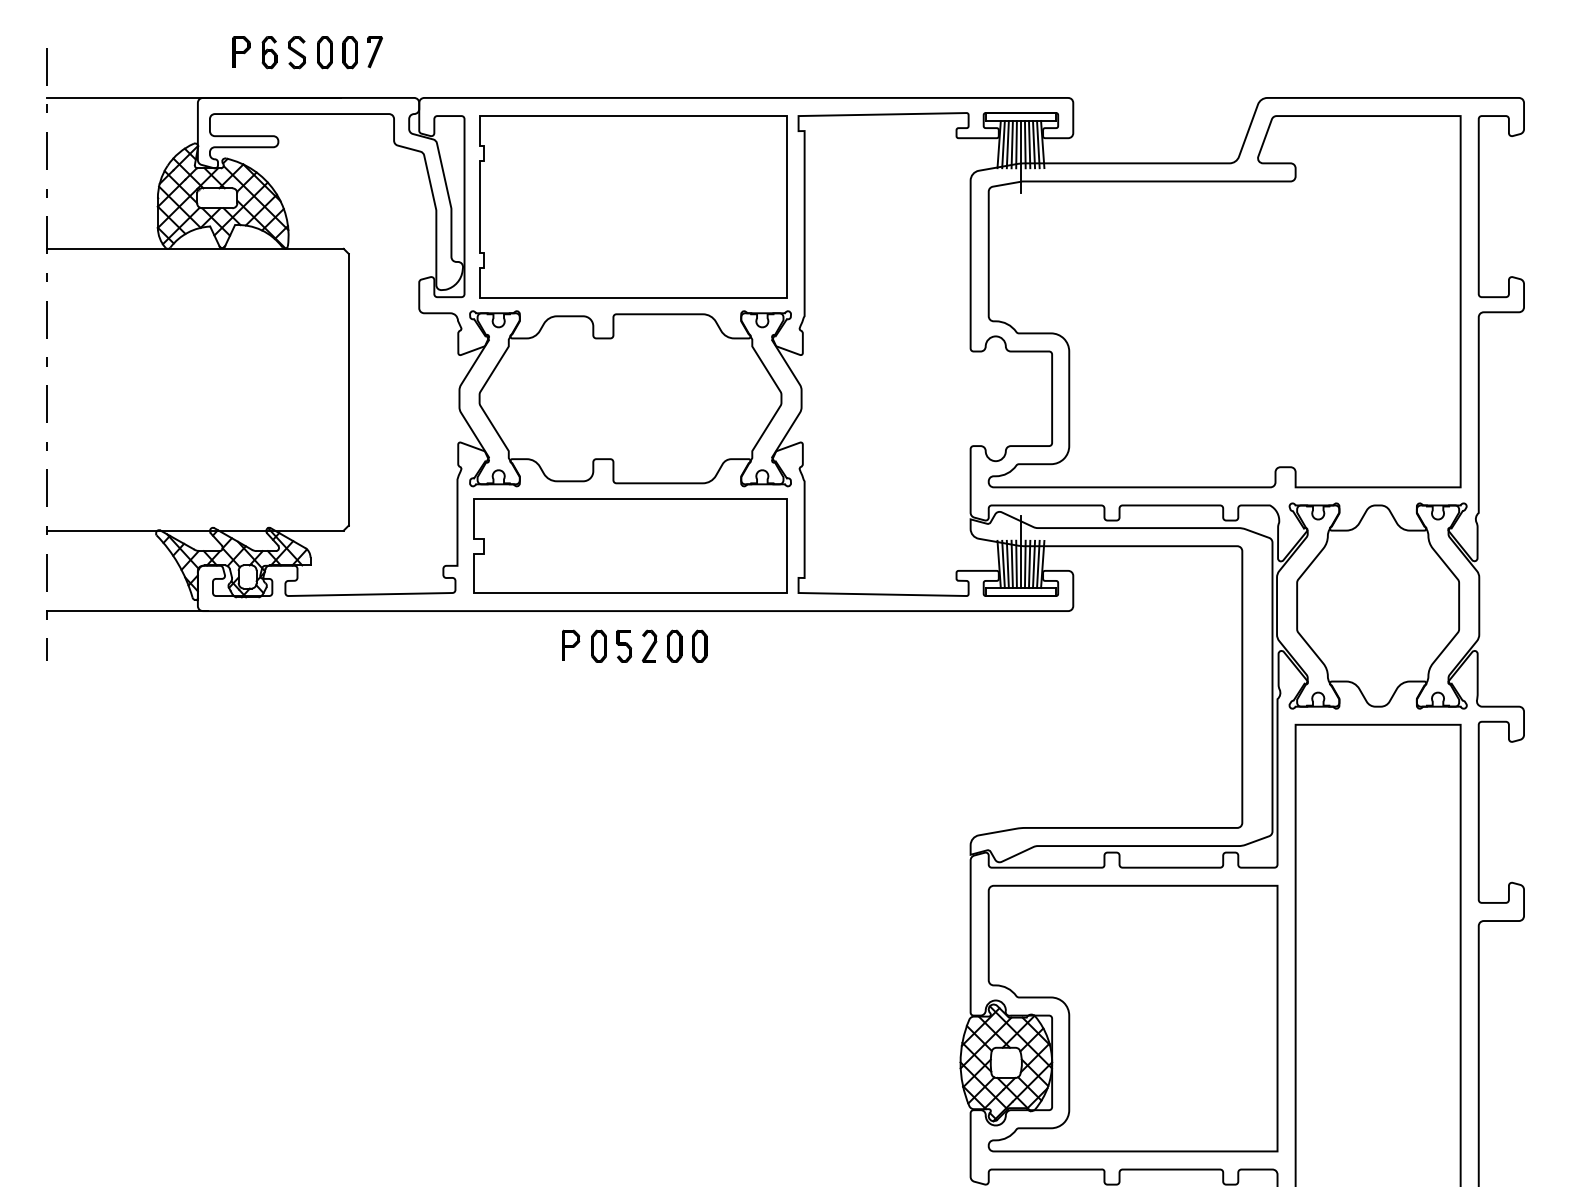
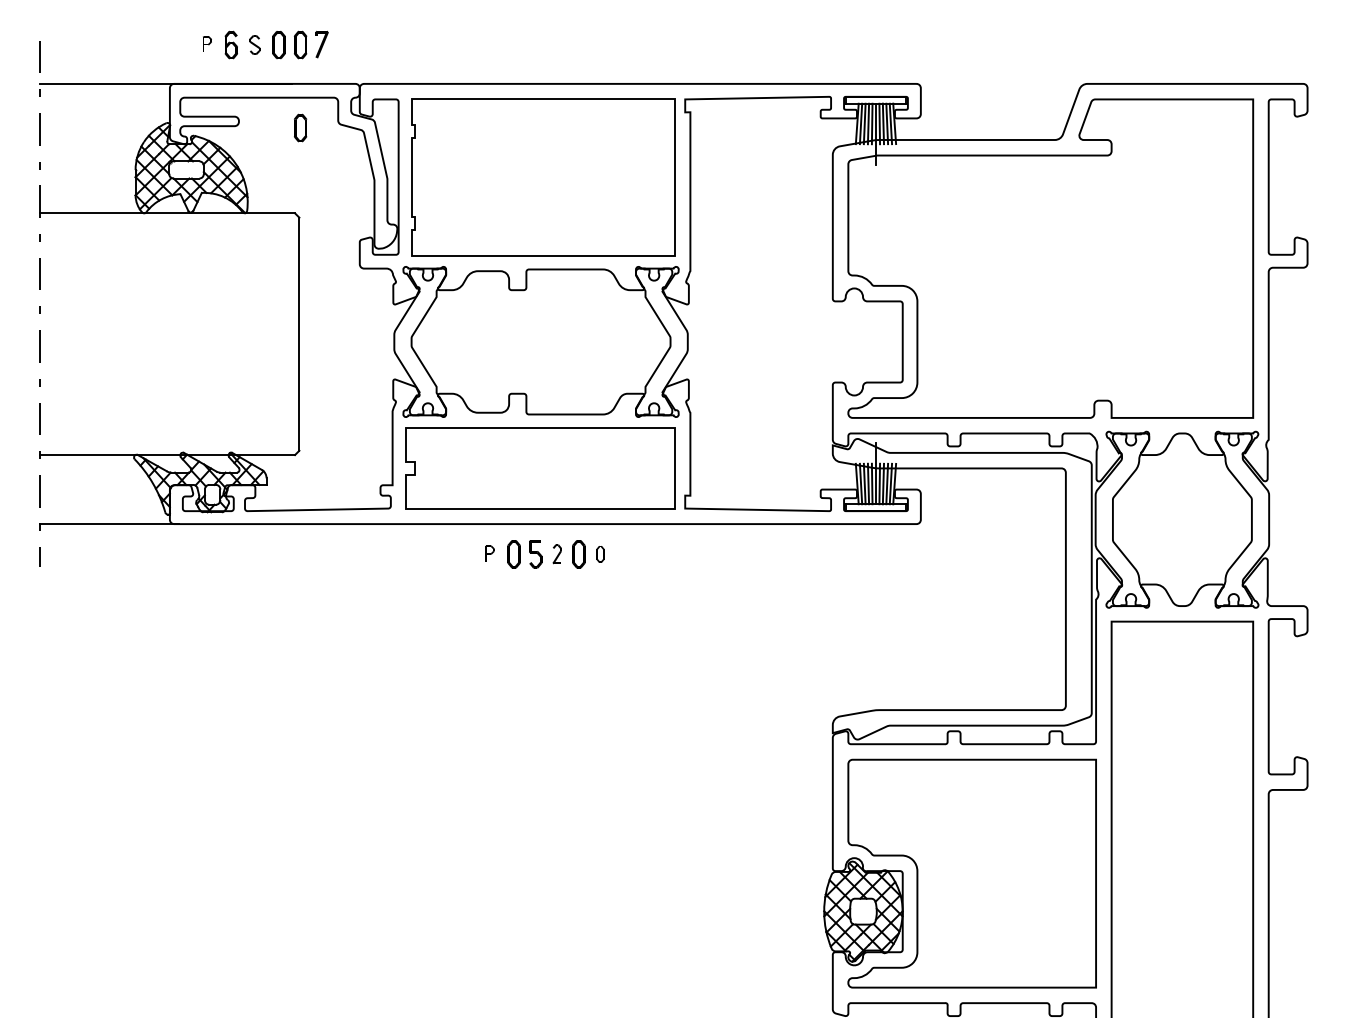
part: (241, 50) -> (207, 43), size x0.6
part: (296, 52) -> (254, 44), size x0.7
part: (350, 148) -> (300, 127), added
part: (570, 645) -> (489, 553), size x0.6
part: (648, 646) -> (556, 554), size x0.7
part: (699, 646) -> (600, 554), size x0.6

